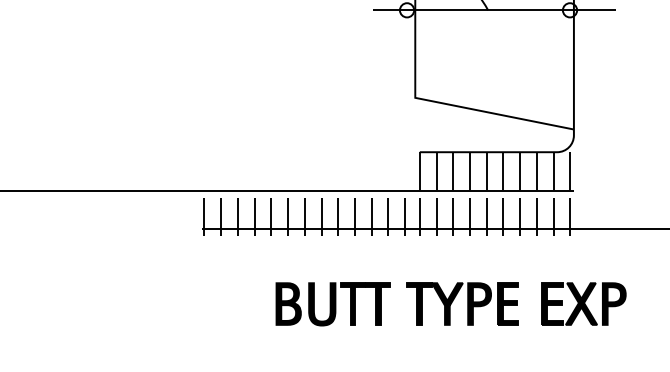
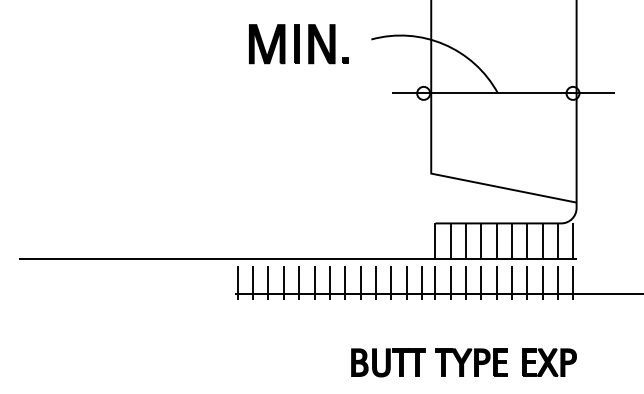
part: (450, 303) -> (463, 362), size x0.7

